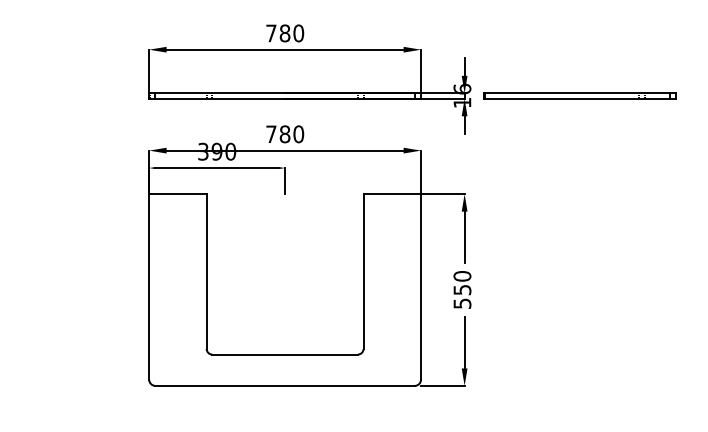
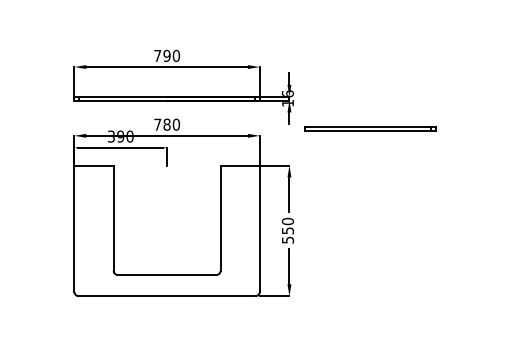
text: (284, 32) -> (166, 55), 780 -> 790
part: (580, 95) -> (370, 128), moved

